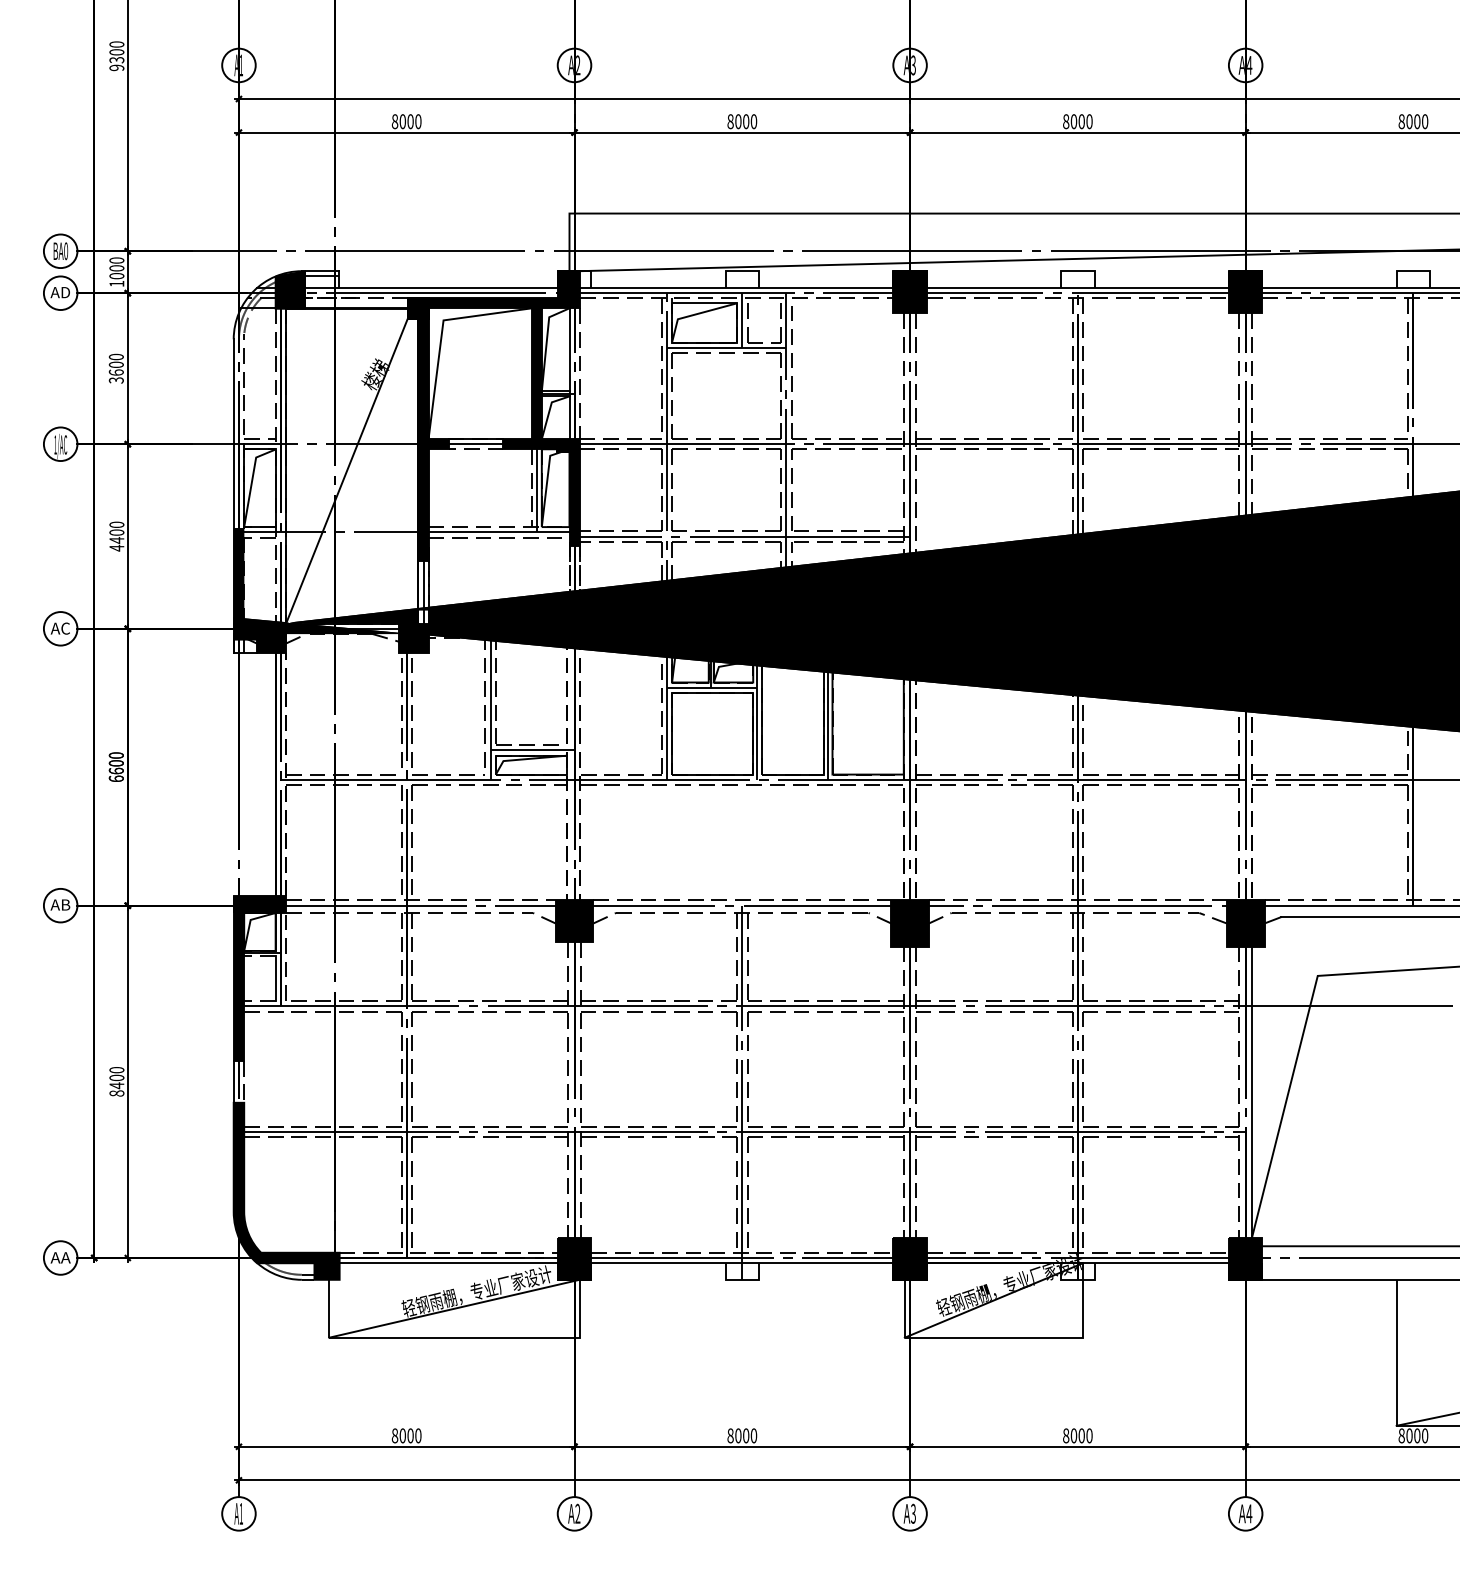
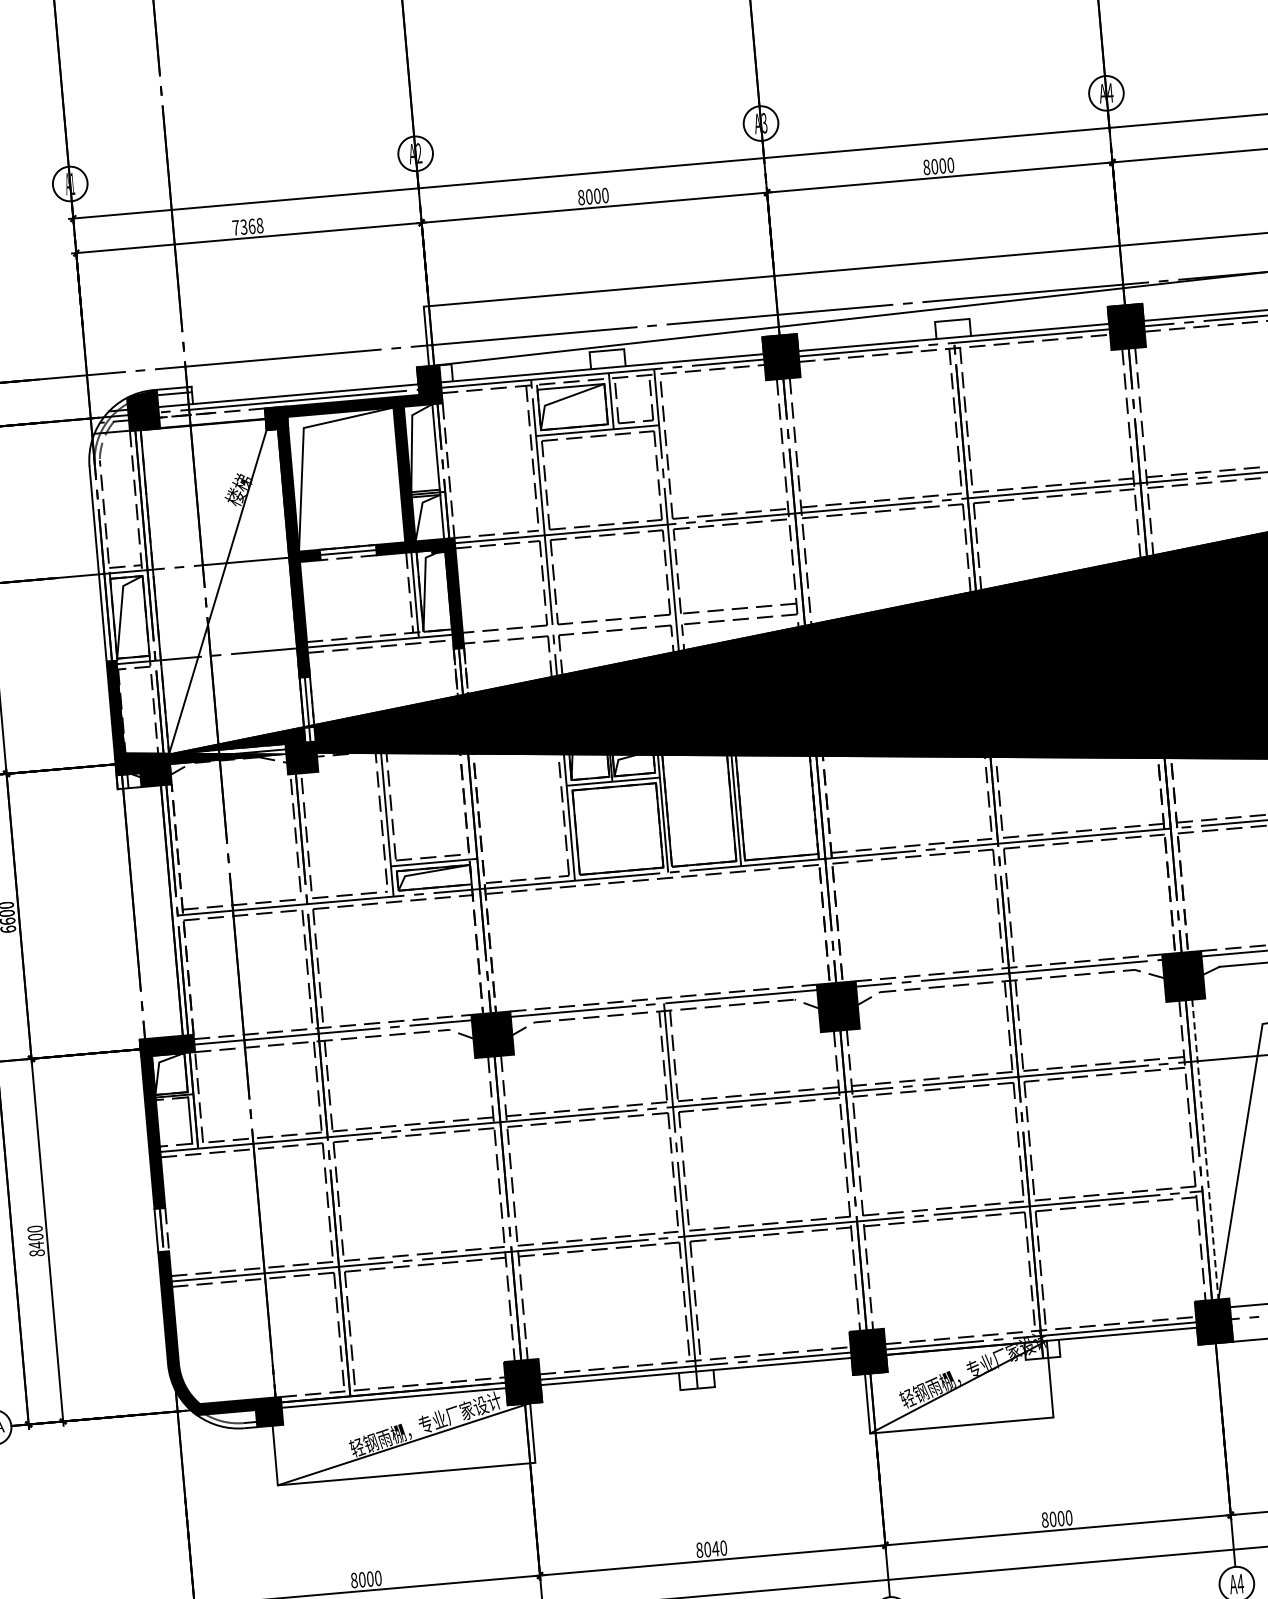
text: (406, 121) -> (247, 226), 8000 -> 7368
line: (742, 536) -> (630, 623), removed
line: (1251, 1092) -> (1204, 1149), solid -> dashed
text: (745, 1435) -> (714, 1548), 8000 -> 8040

